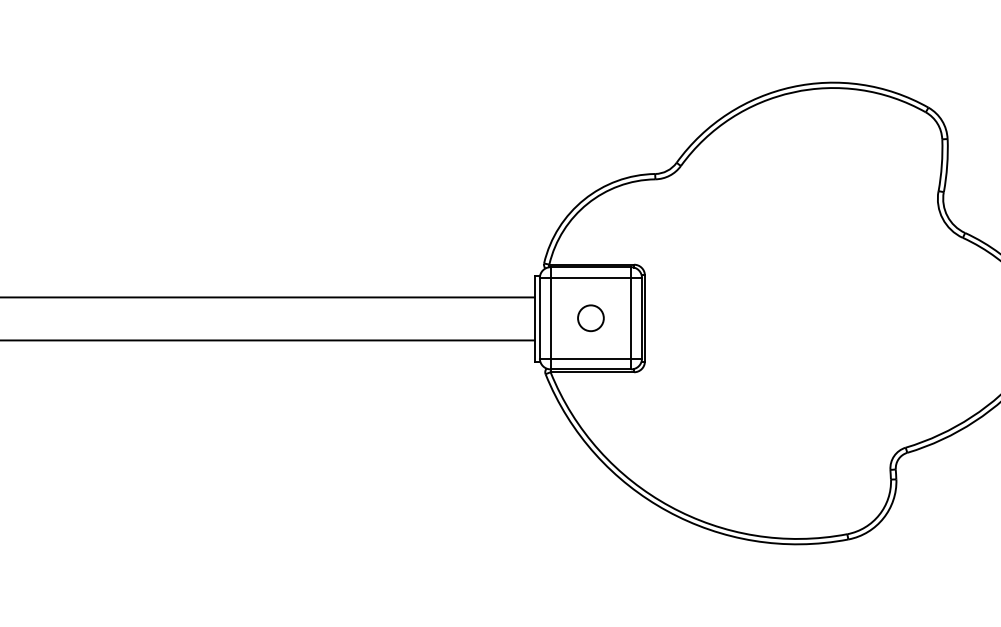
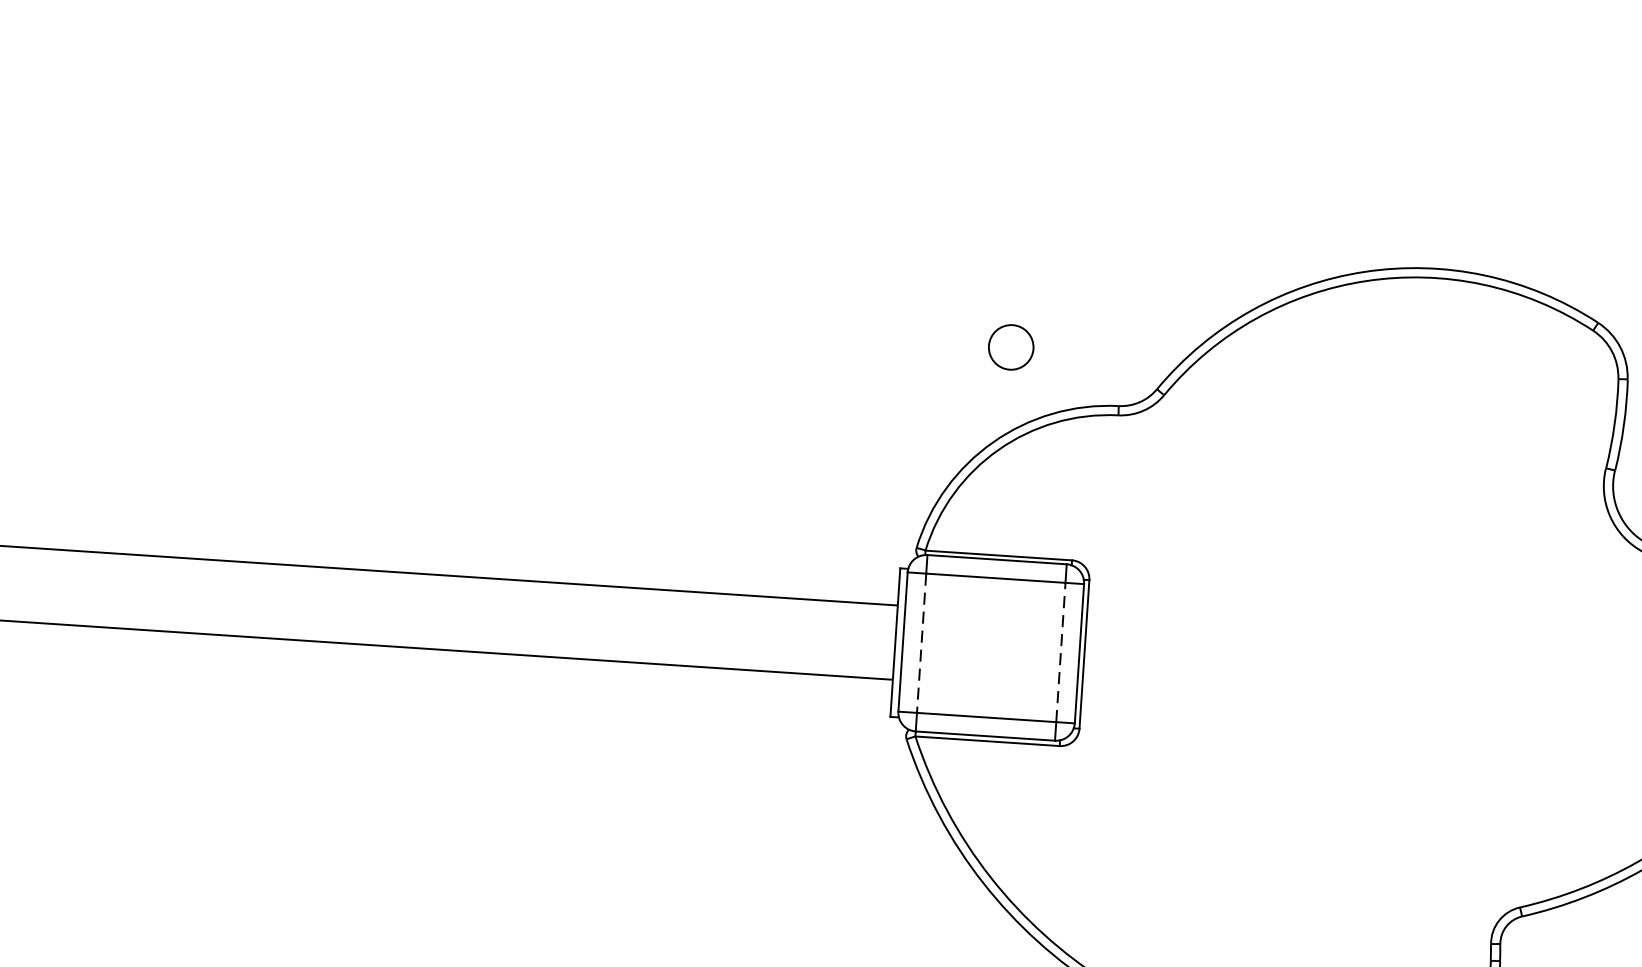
line: (631, 317) -> (1061, 651), solid -> dashed
line: (550, 318) -> (921, 643), solid -> dashed
circle: (590, 318) -> (1010, 347), moved

